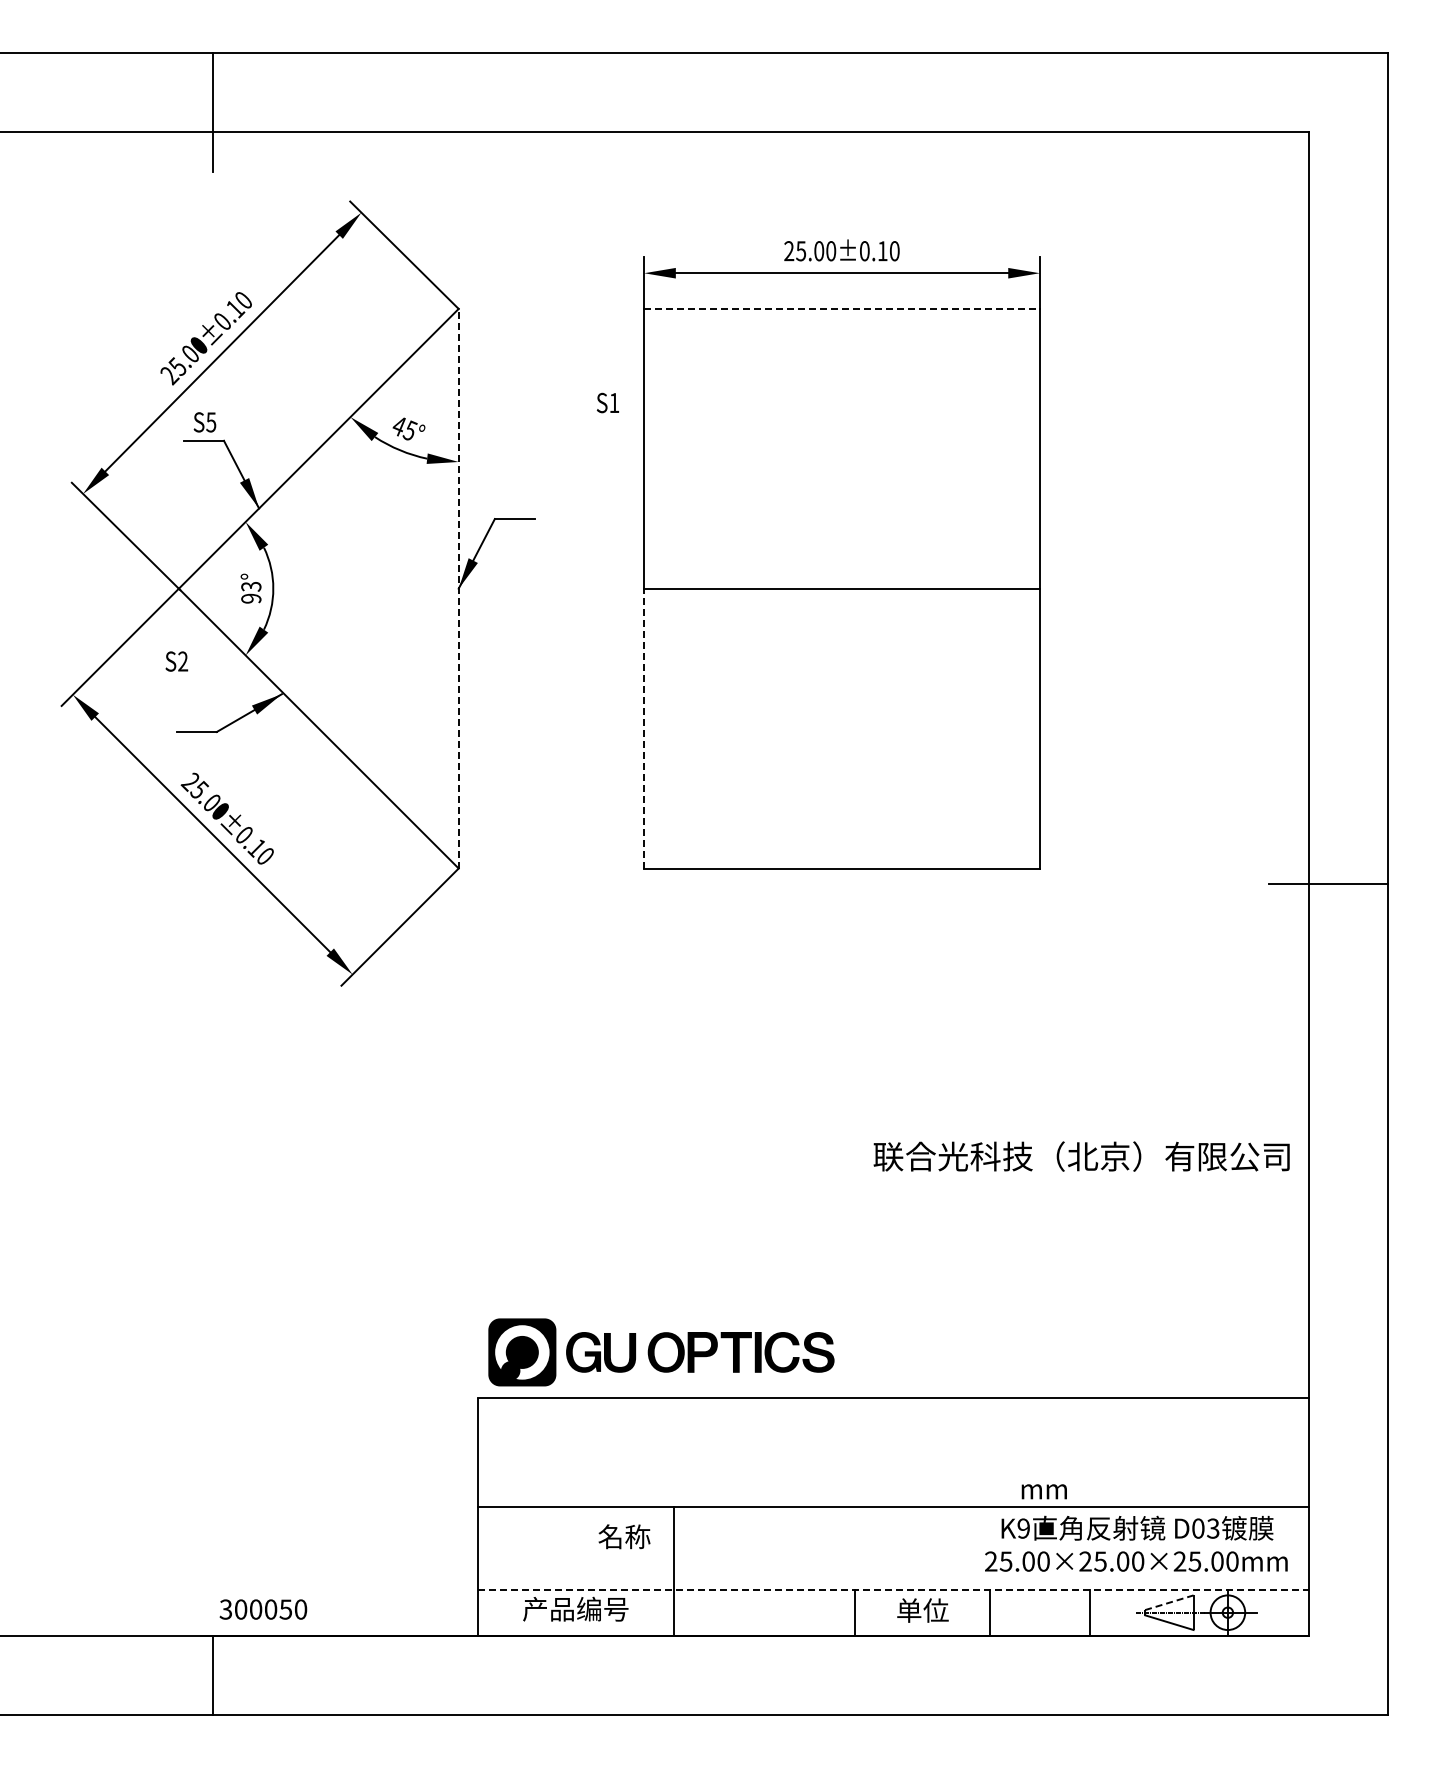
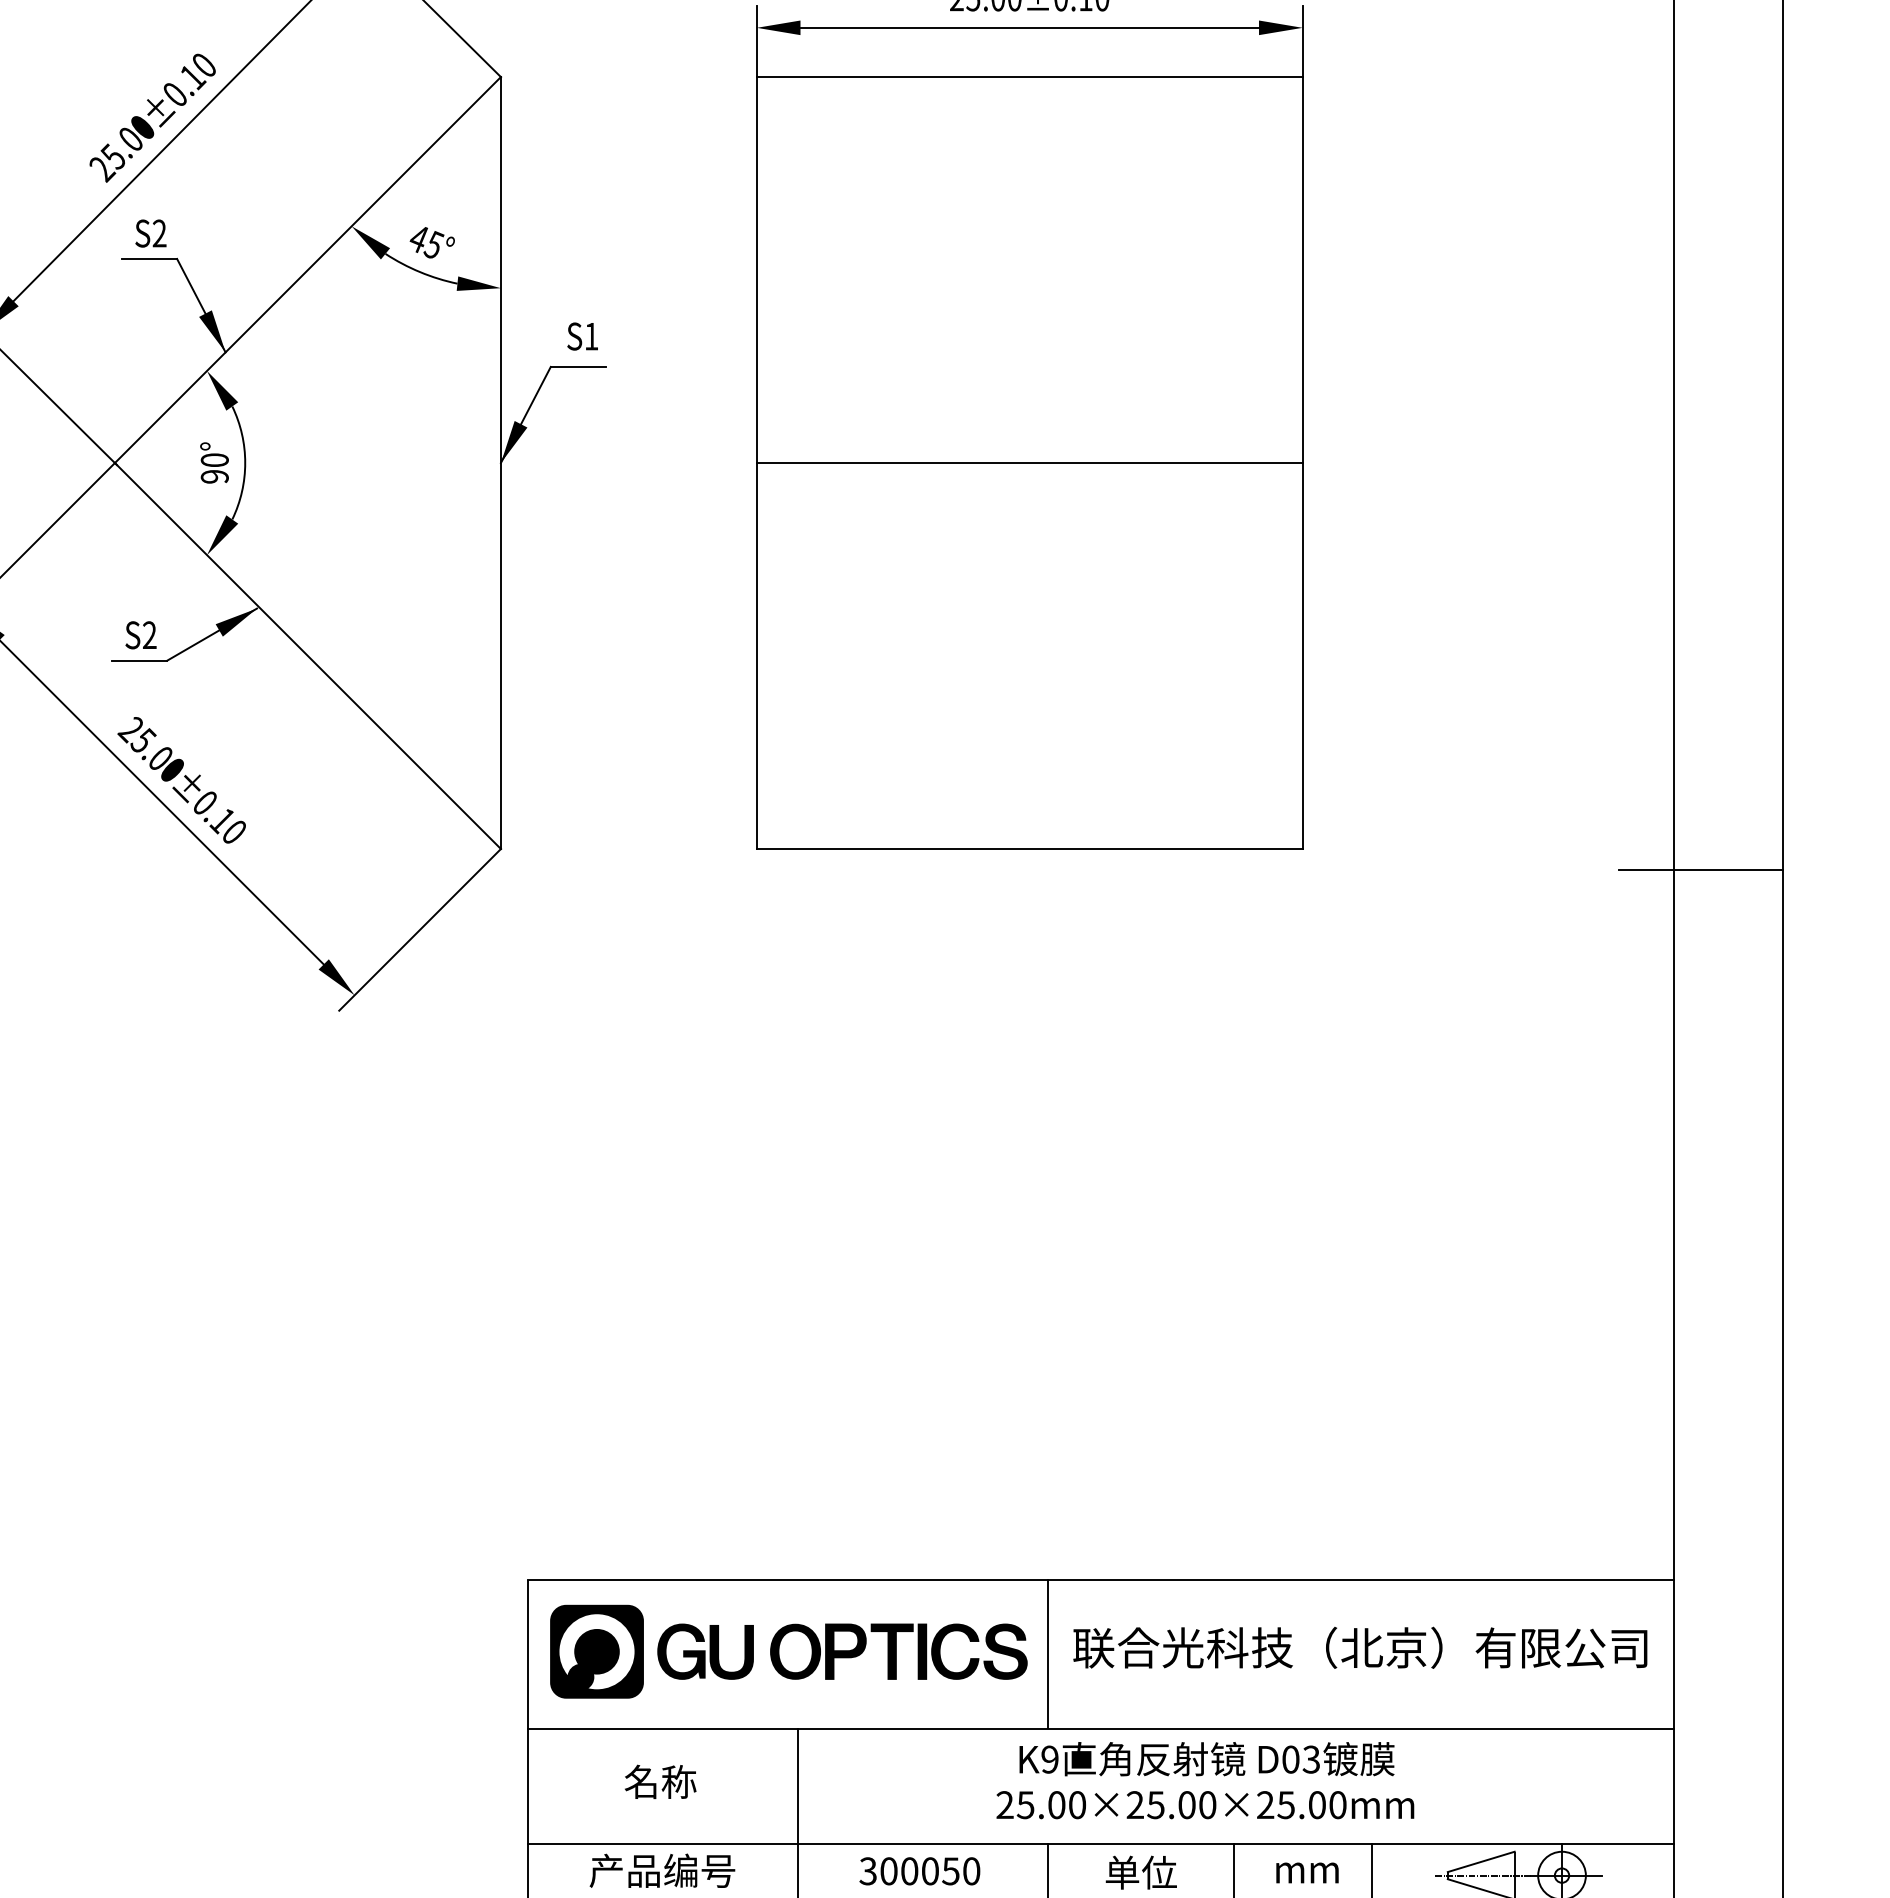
line: (842, 308) -> (1030, 76), dashed -> solid
text: (607, 402) -> (582, 335), moved
text: (211, 422) -> (159, 233), S5 -> S2
text: (251, 586) -> (215, 459), 93° -> 90°
line: (458, 588) -> (500, 462), dashed -> solid
text: (176, 661) -> (140, 635), moved
line: (644, 728) -> (757, 655), dashed -> solid
text: (1081, 1156) -> (1360, 1647), moved
part: (661, 1352) -> (788, 1651), moved
line: (854, 1451) -> (1046, 1653), added
text: (1043, 1491) -> (1306, 1872), moved
text: (624, 1536) -> (660, 1781), moved
text: (1136, 1543) -> (1205, 1780), moved
line: (893, 1589) -> (1100, 1843), dashed -> solid
line: (1169, 1602) -> (1481, 1861), dashed -> solid
text: (263, 1609) -> (920, 1871), moved

